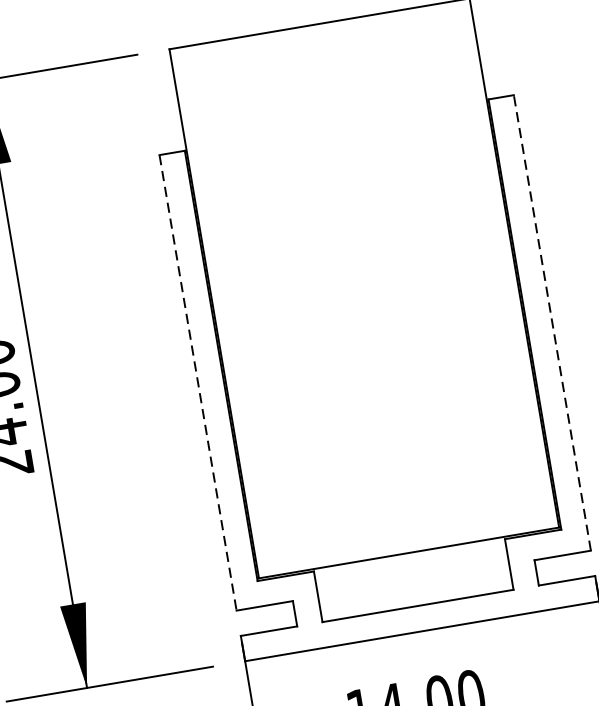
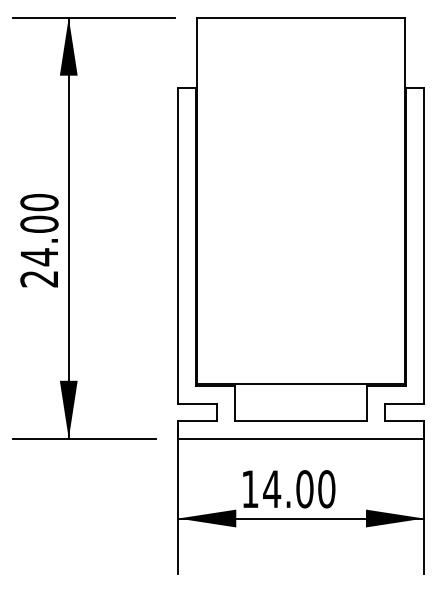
line: (551, 322) -> (423, 245), dashed -> solid
line: (198, 382) -> (178, 245), dashed -> solid

